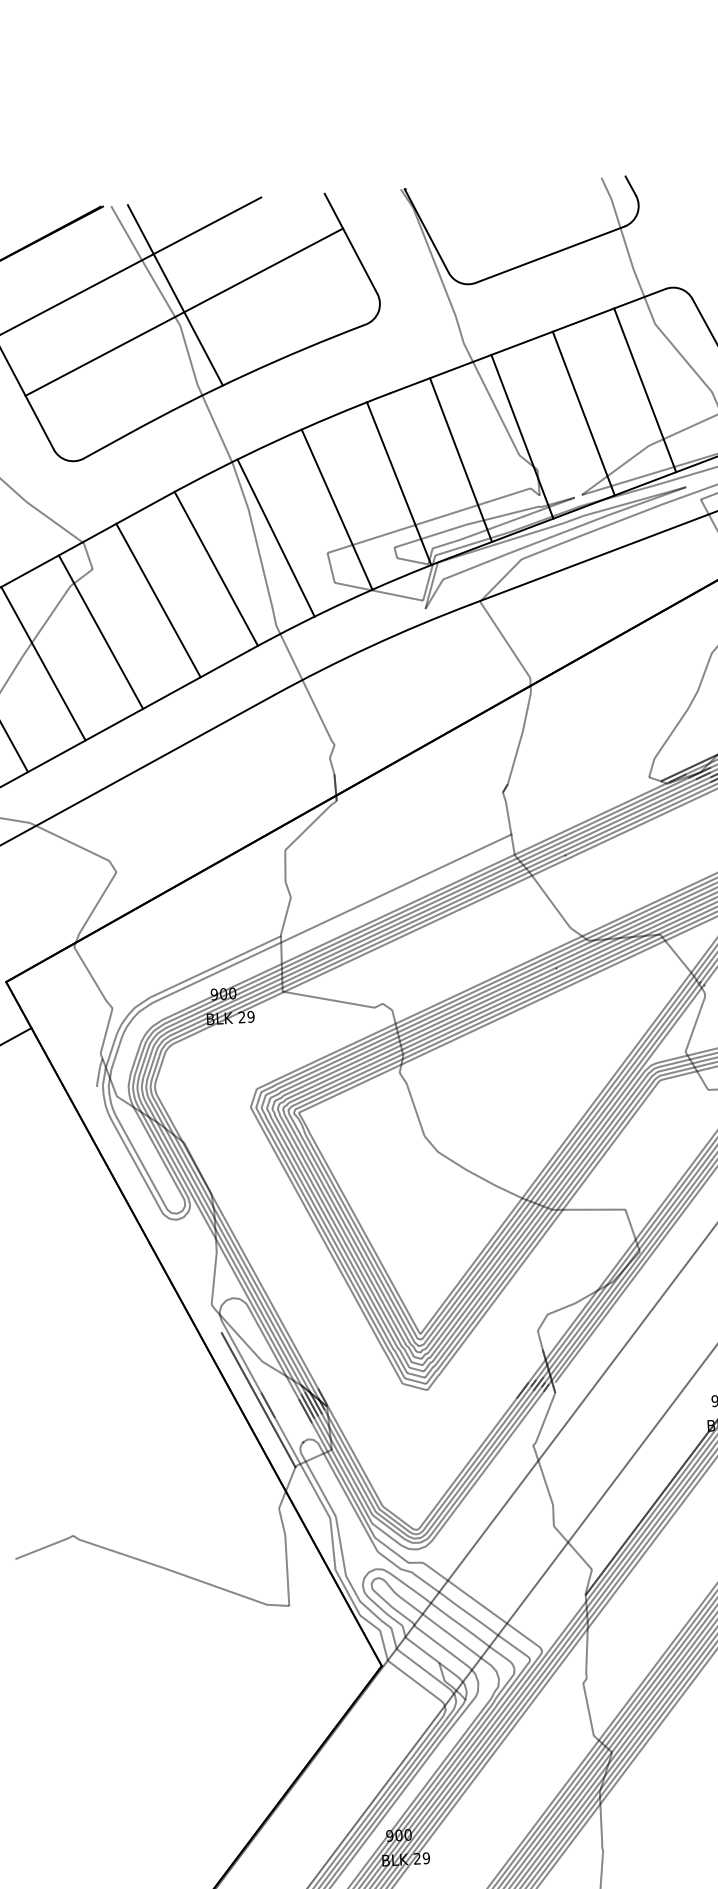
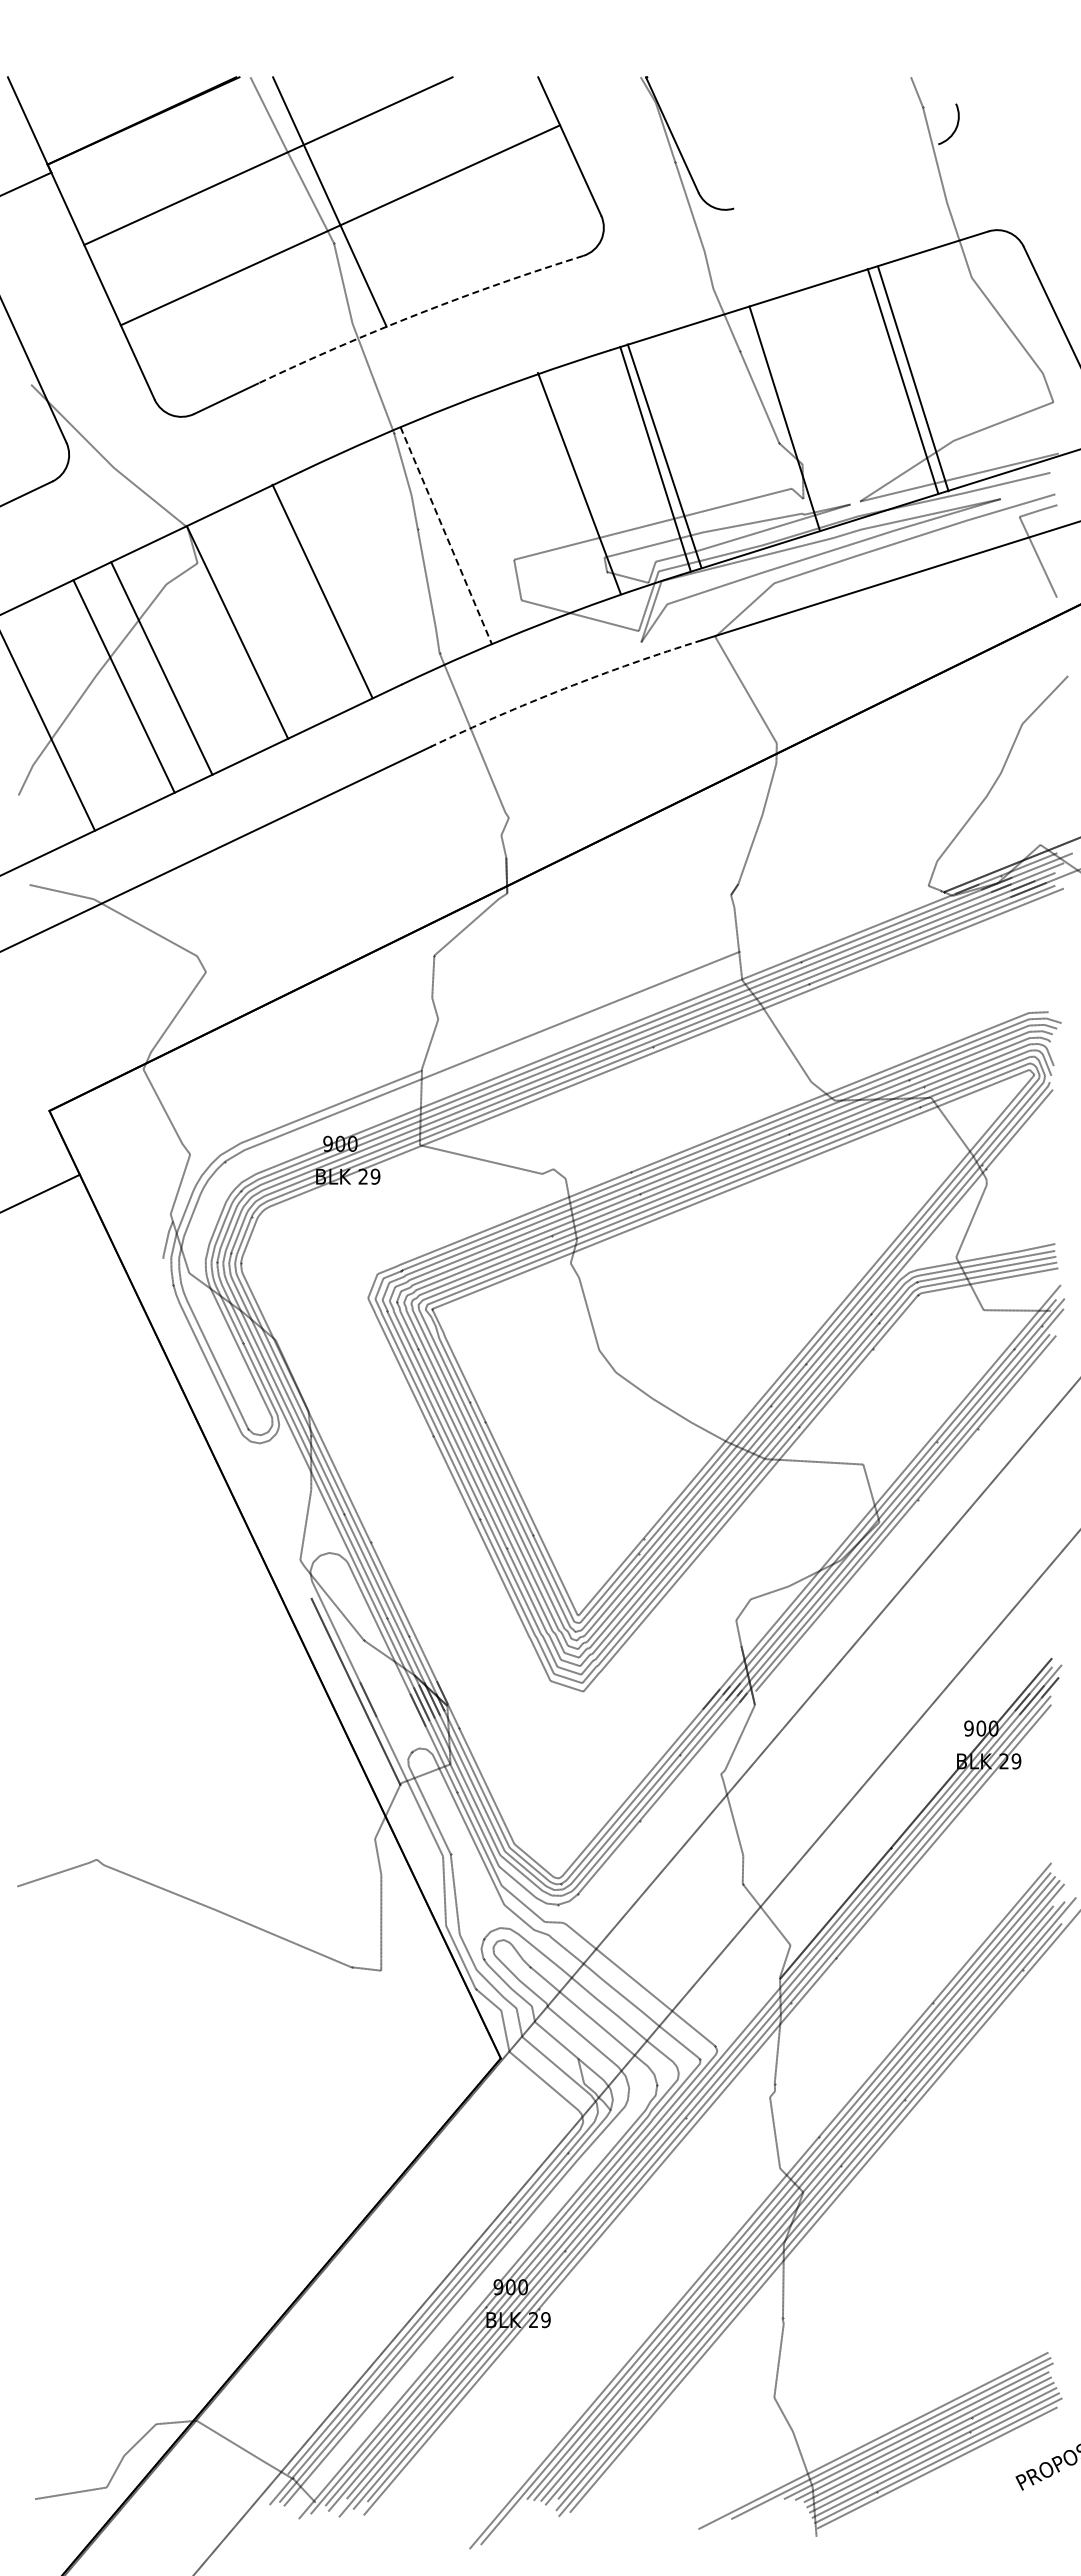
line: (630, 186) -> (949, 90), removed
line: (550, 254) -> (836, 176), removed
arc: (246, 375) -> (418, 314), solid -> dashed
line: (645, 390) -> (913, 378), moved
line: (583, 413) -> (902, 381), moved
line: (460, 459) -> (655, 458), moved
line: (399, 483) -> (664, 456), moved
line: (337, 509) -> (579, 483), moved
line: (276, 537) -> (446, 535), solid -> dashed
line: (216, 568) -> (322, 591), moved
line: (158, 600) -> (237, 632), moved
line: (100, 632) -> (161, 668), moved
arc: (370, 646) -> (564, 688), solid -> dashed

